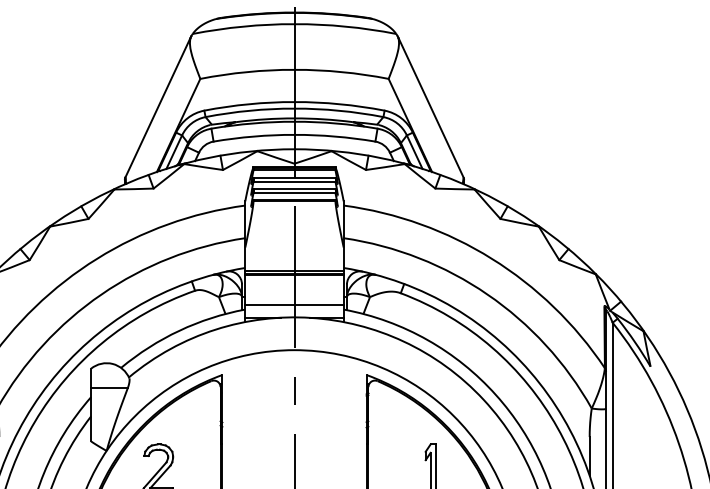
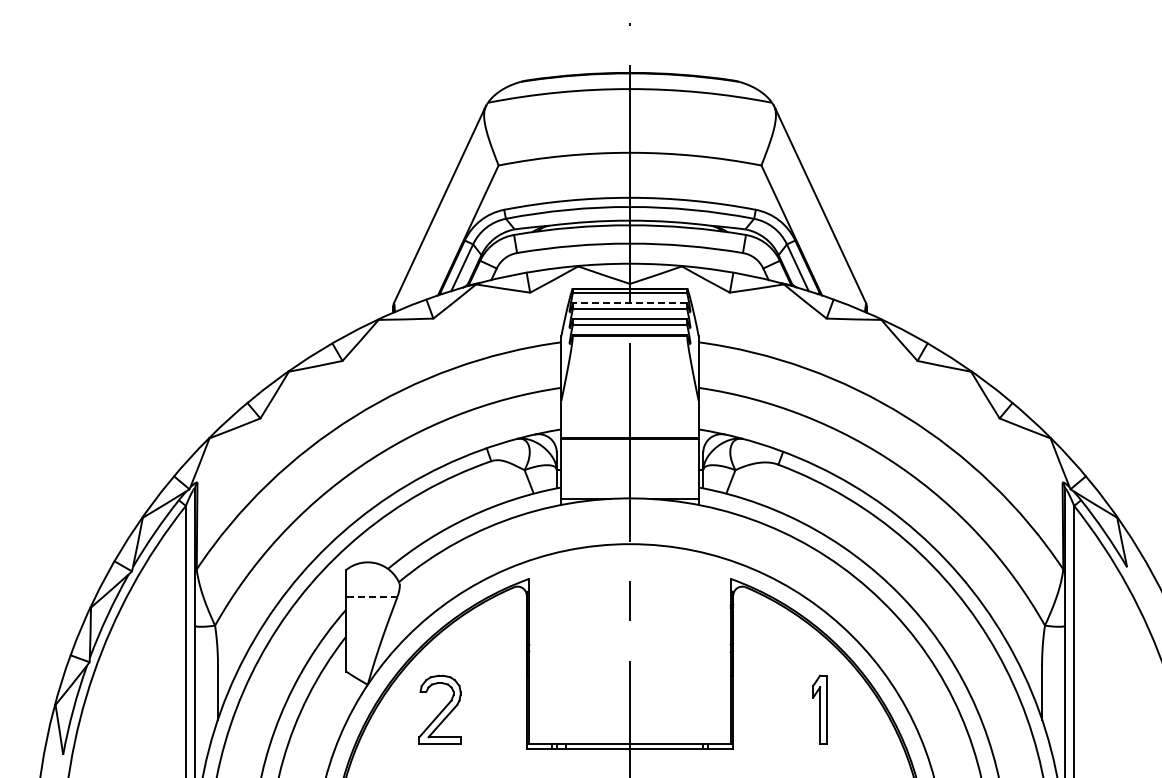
line: (294, 177) -> (629, 303), solid -> dashed
line: (294, 270) -> (629, 433), removed
line: (294, 305) -> (629, 481), removed
line: (109, 387) -> (371, 596), solid -> dashed

